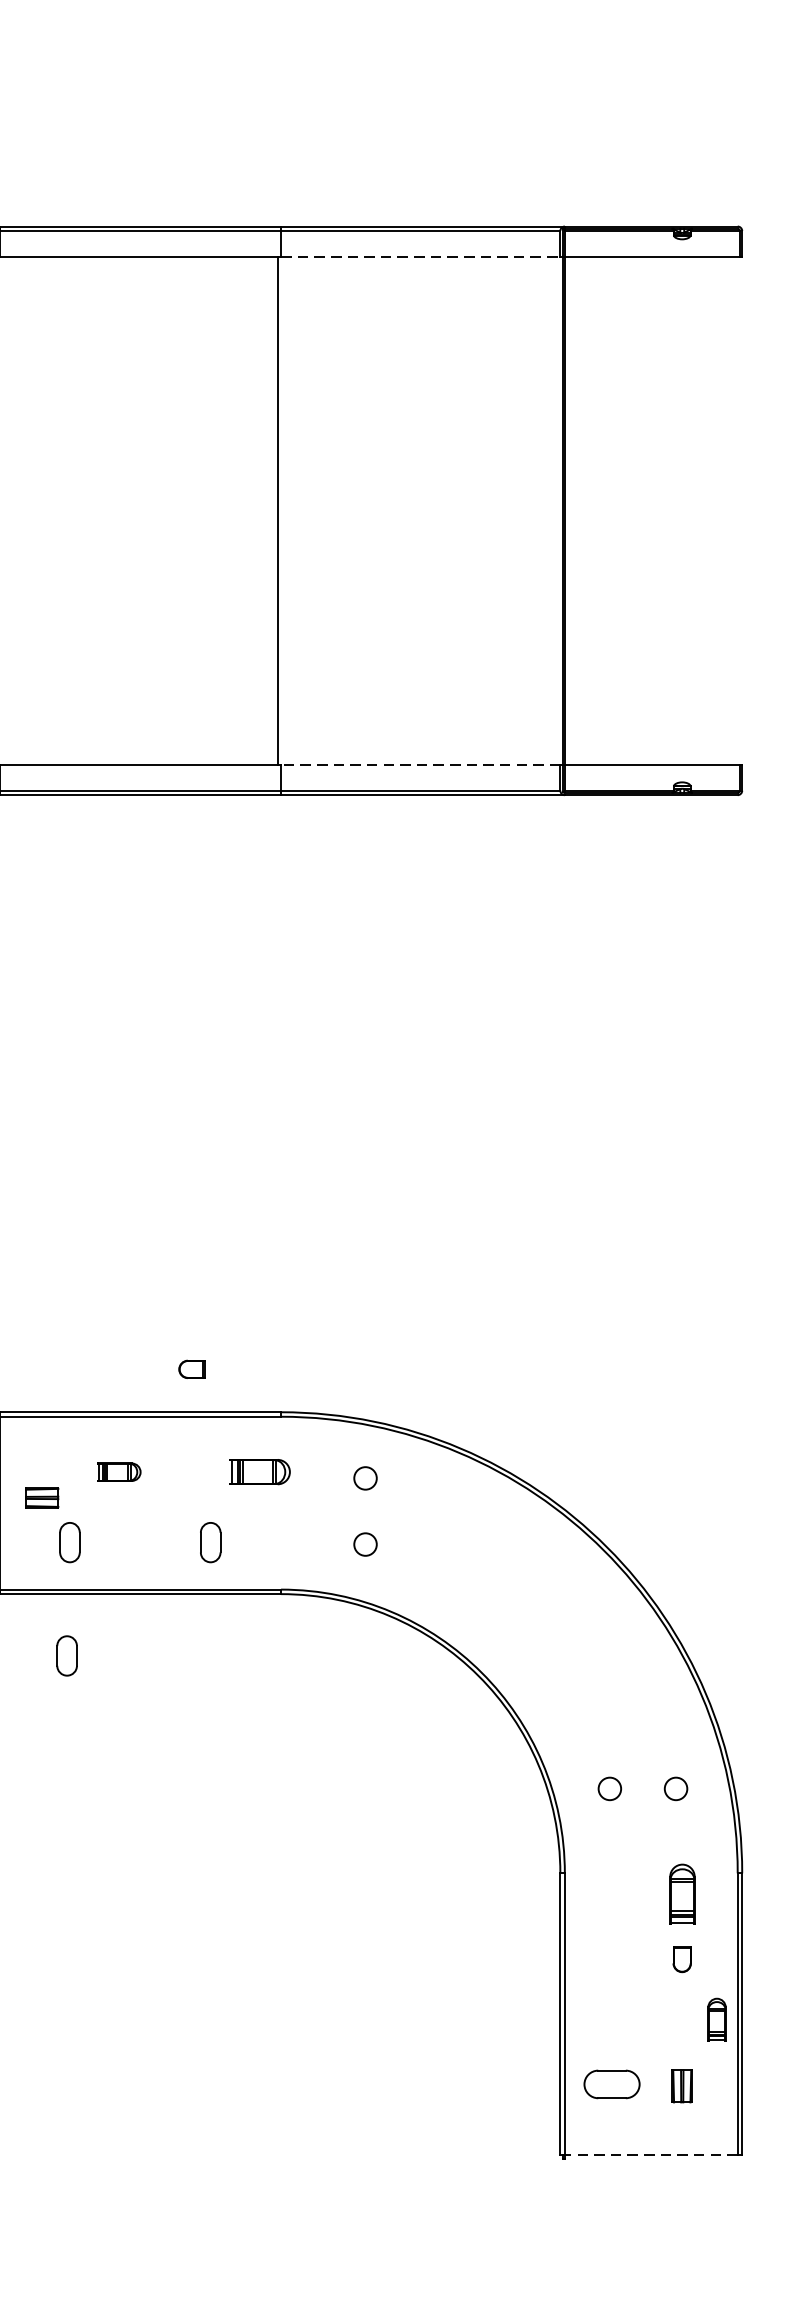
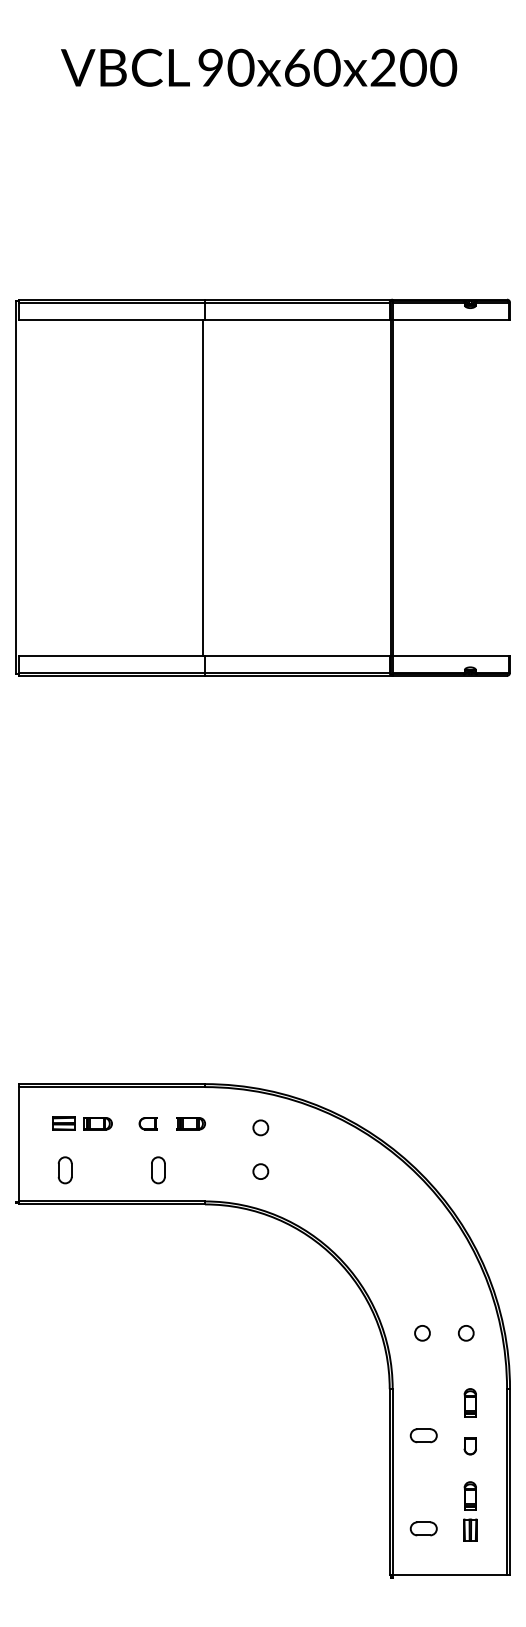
line: (420, 256) -> (297, 319), dashed -> solid
line: (419, 764) -> (296, 655), dashed -> solid
part: (191, 1369) -> (147, 1123), moved
part: (259, 1471) -> (190, 1123), size x0.71
part: (41, 1497) -> (63, 1123), moved
part: (67, 1656) -> (63, 1245), removed
part: (680, 1893) -> (469, 1402), size x0.71
part: (611, 1943) -> (423, 1435), added
part: (715, 2018) -> (469, 1495), moved
part: (611, 2083) -> (423, 1528), size x0.71
line: (650, 2154) -> (449, 1575), dashed -> solid

